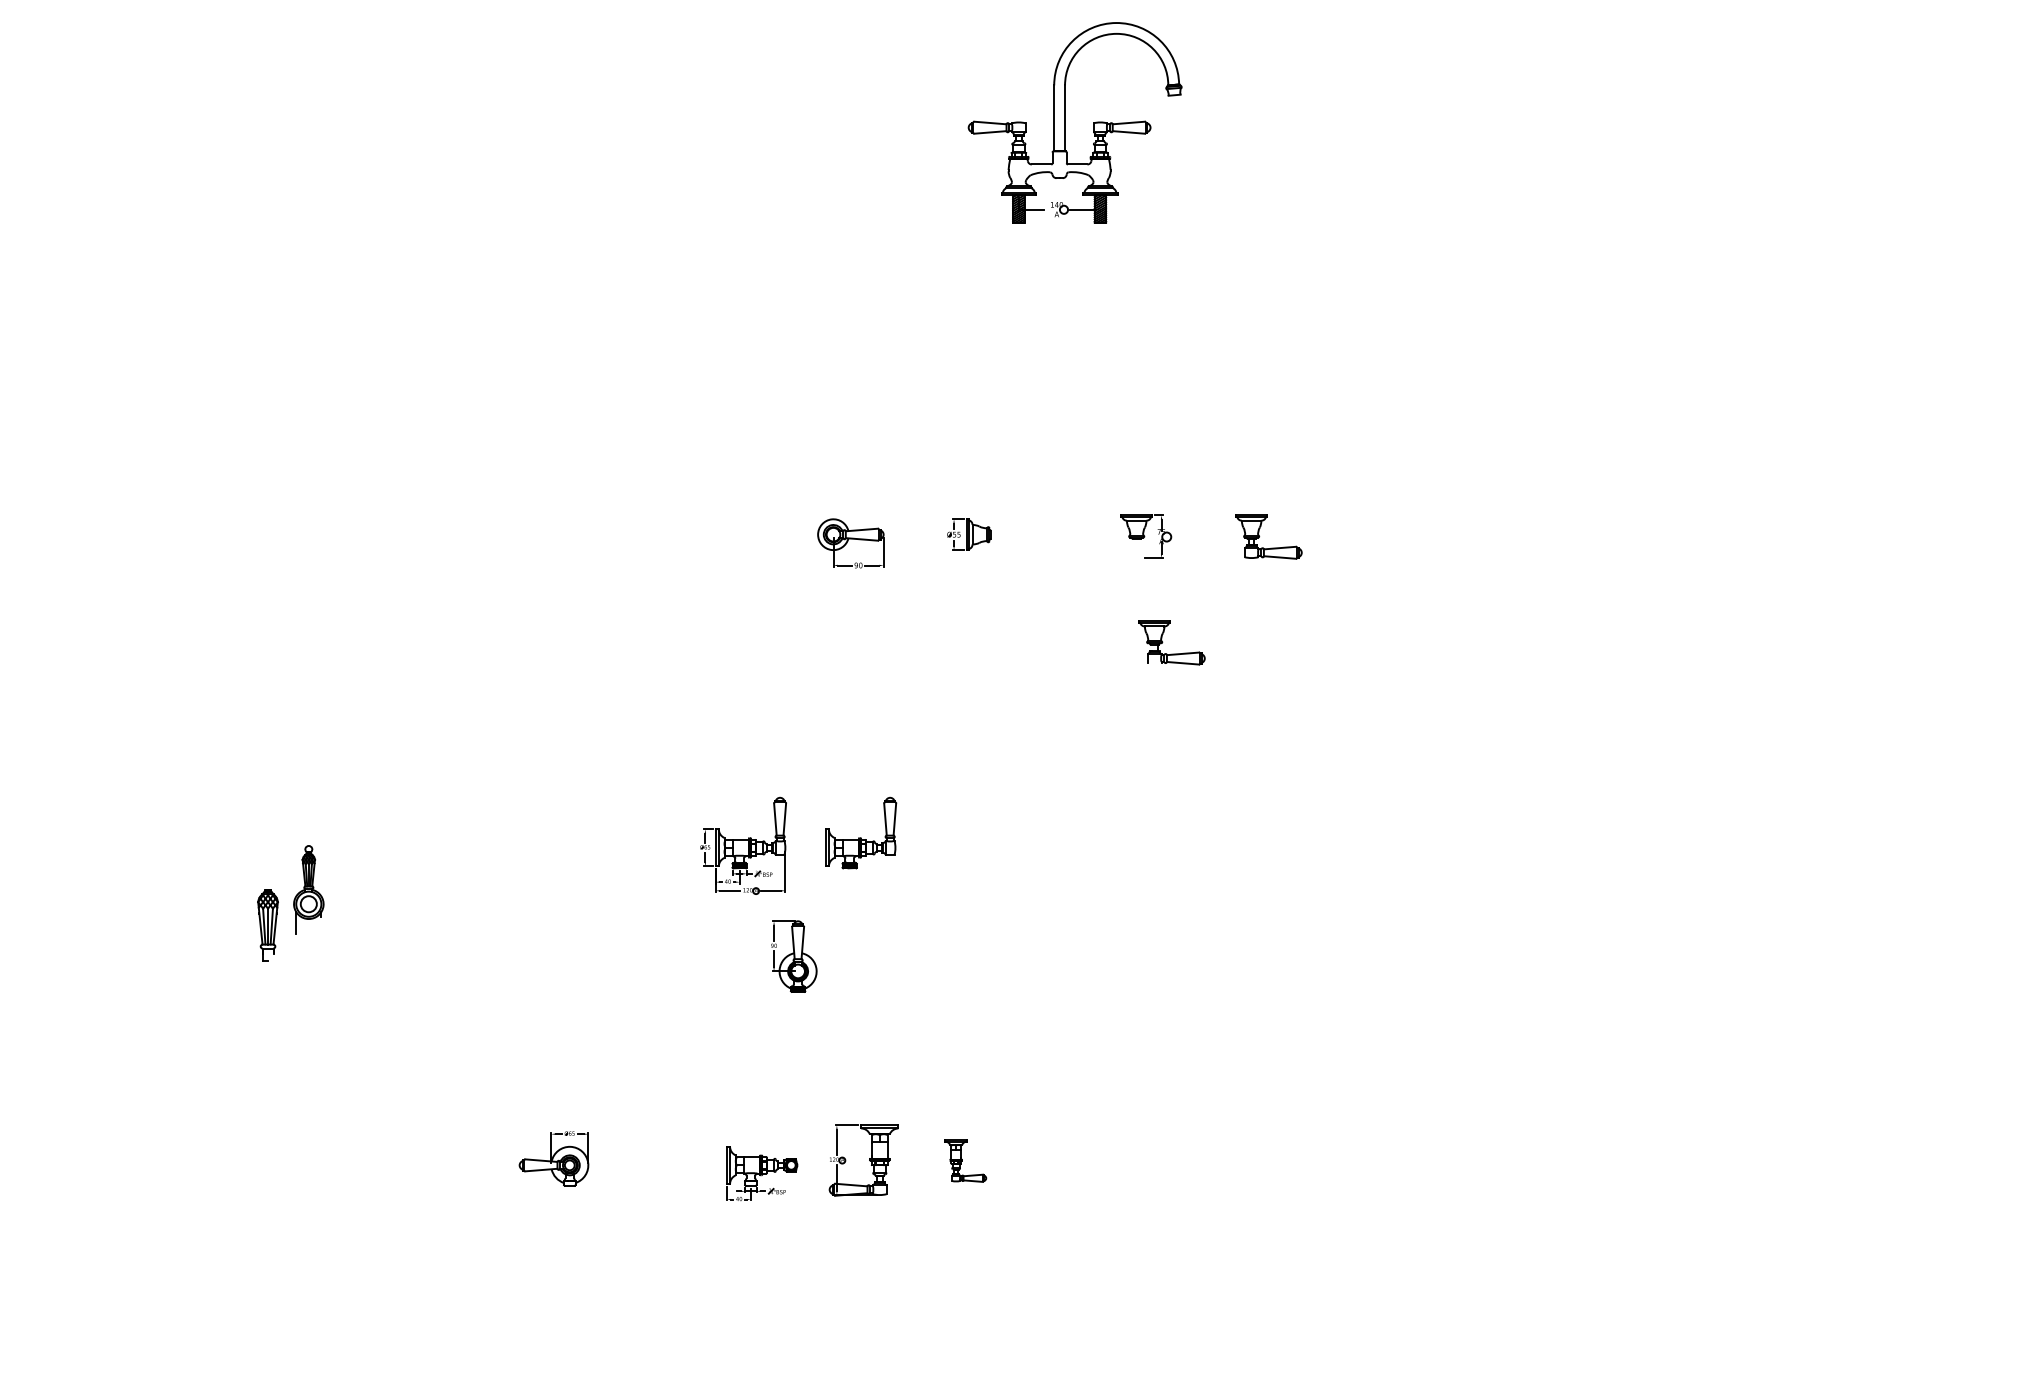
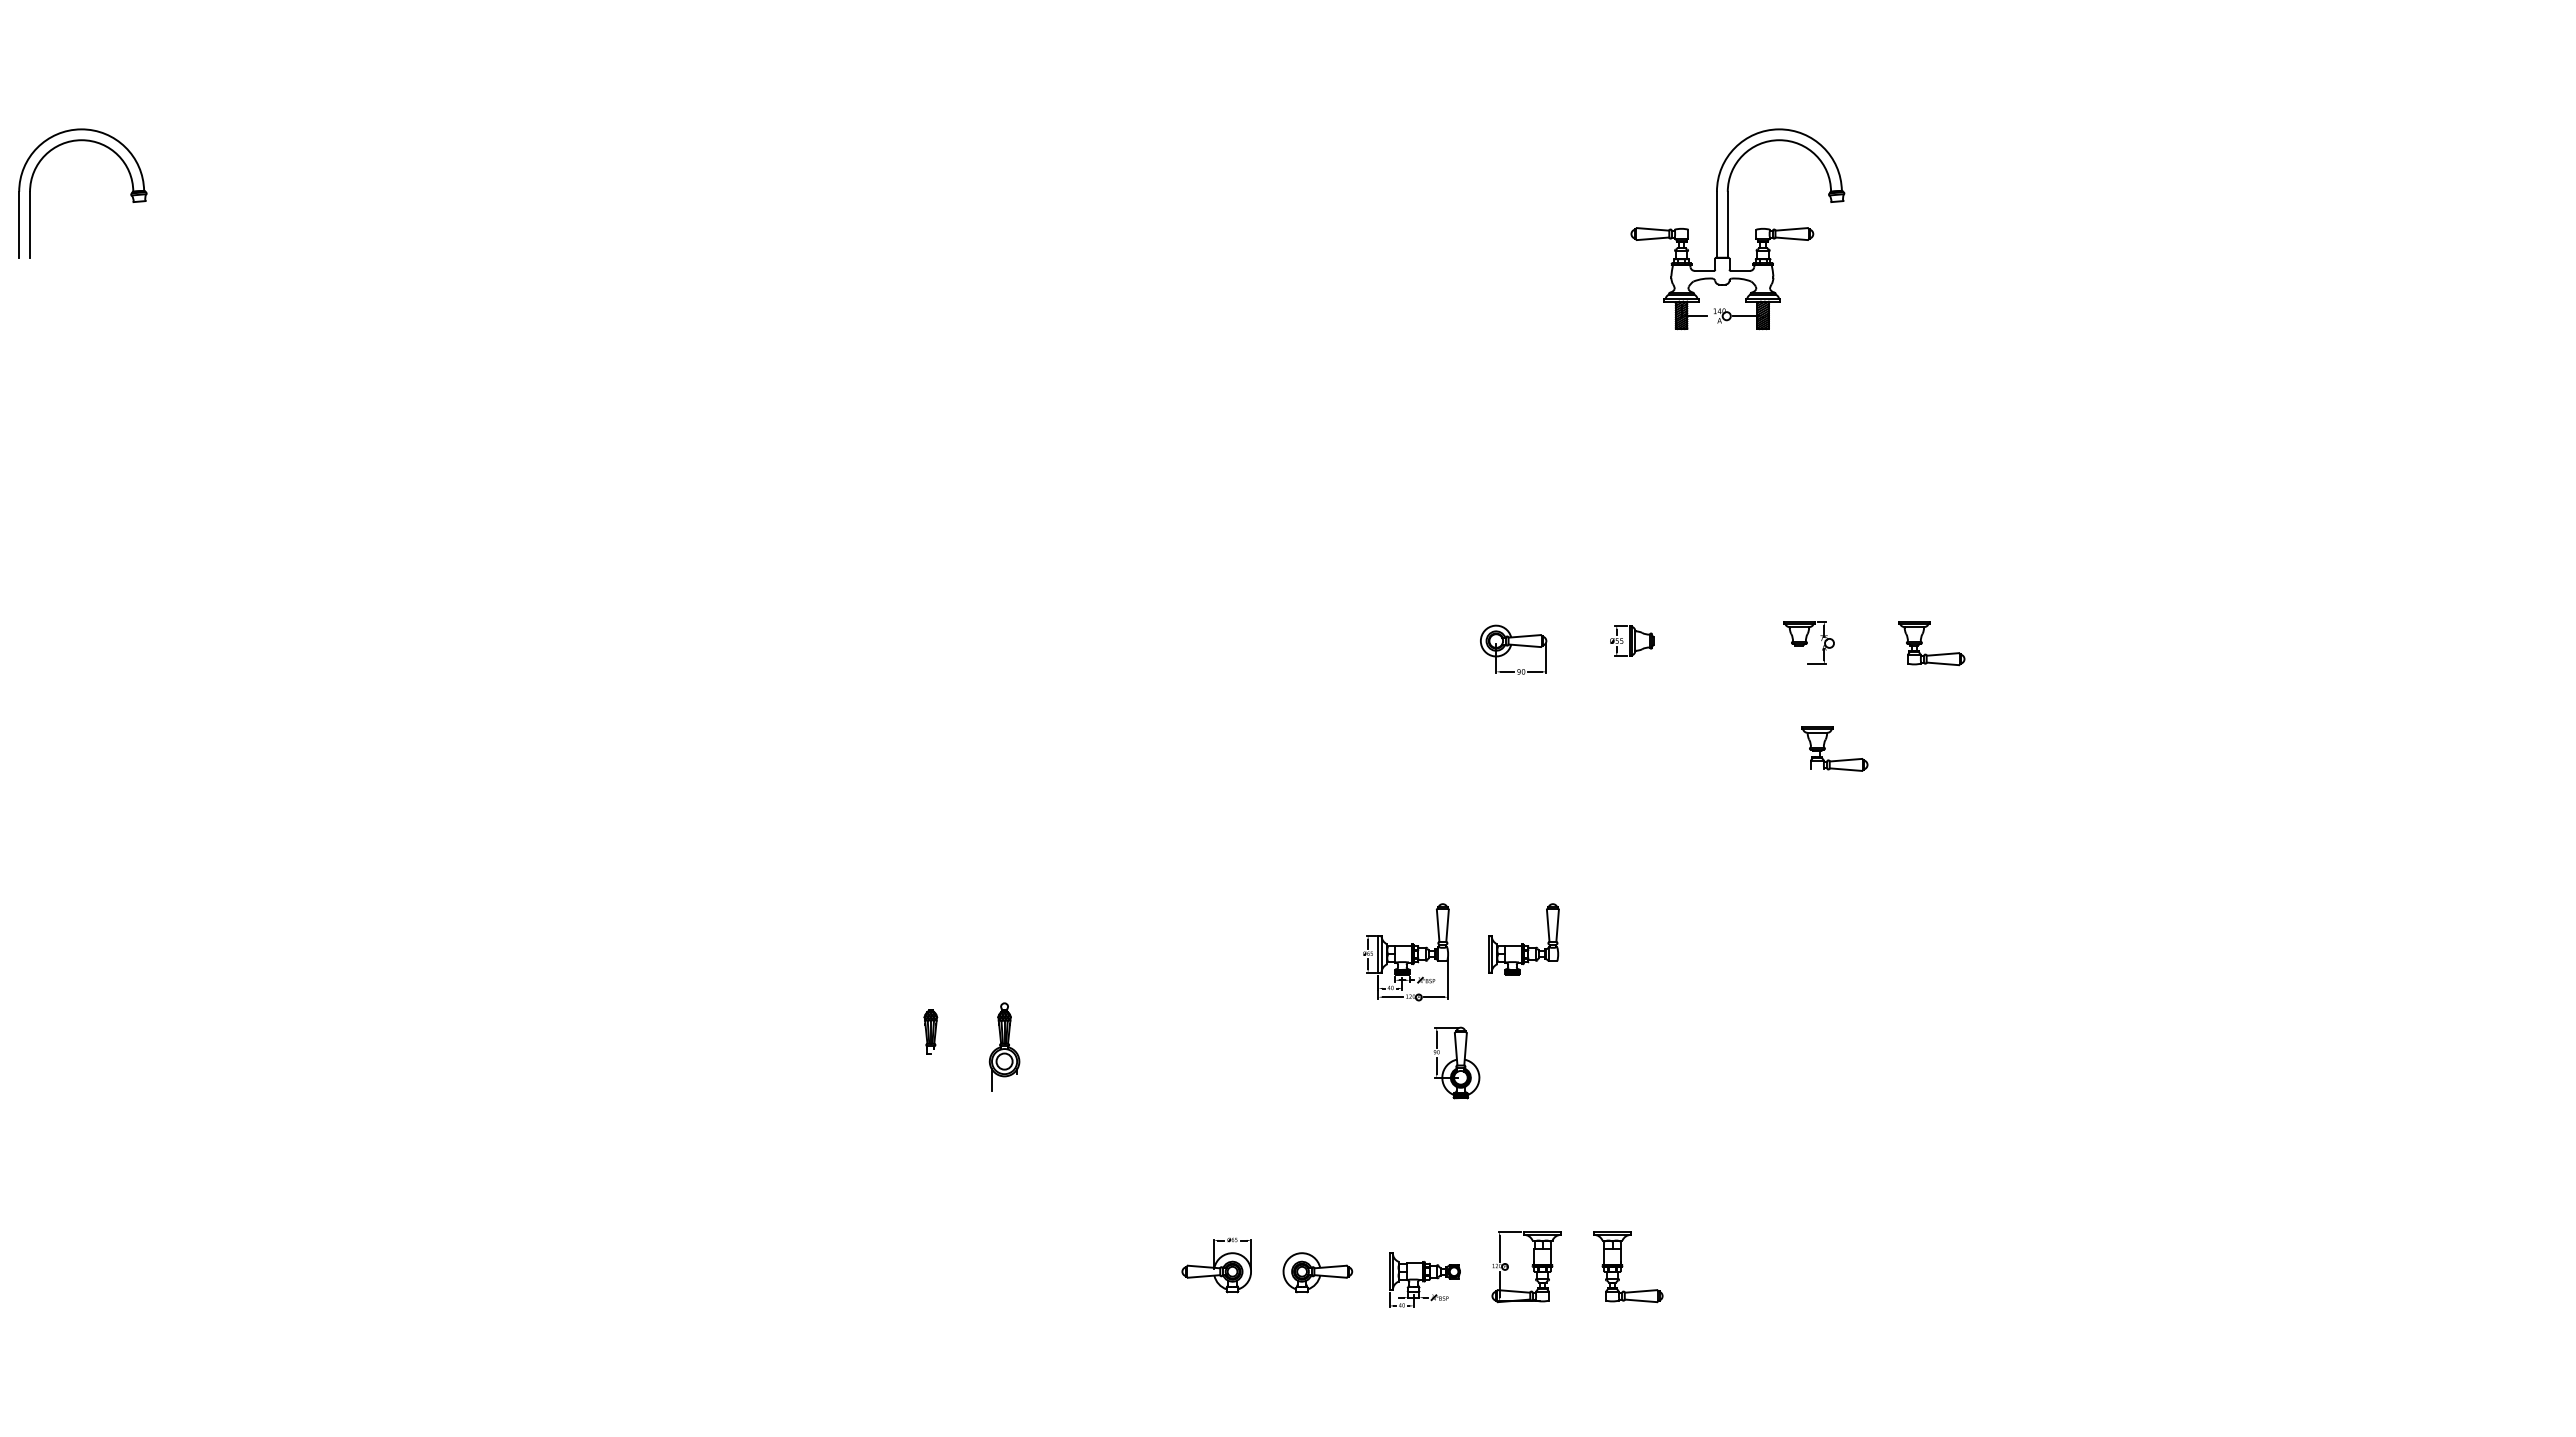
part: (308, 889) -> (1004, 1046), moved
part: (267, 925) -> (930, 1031), size x0.62
part: (965, 1161) -> (1628, 1267), size x1.67
part: (654, 1166) -> (1317, 1272), added

